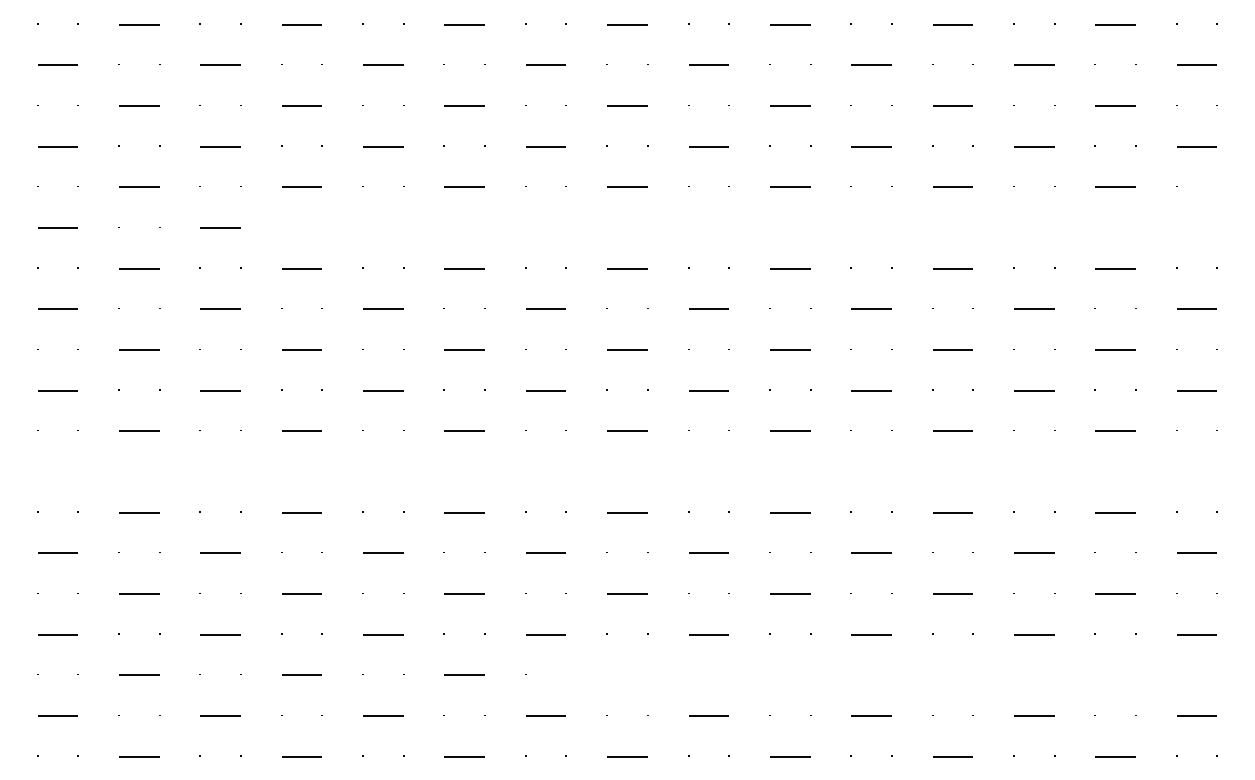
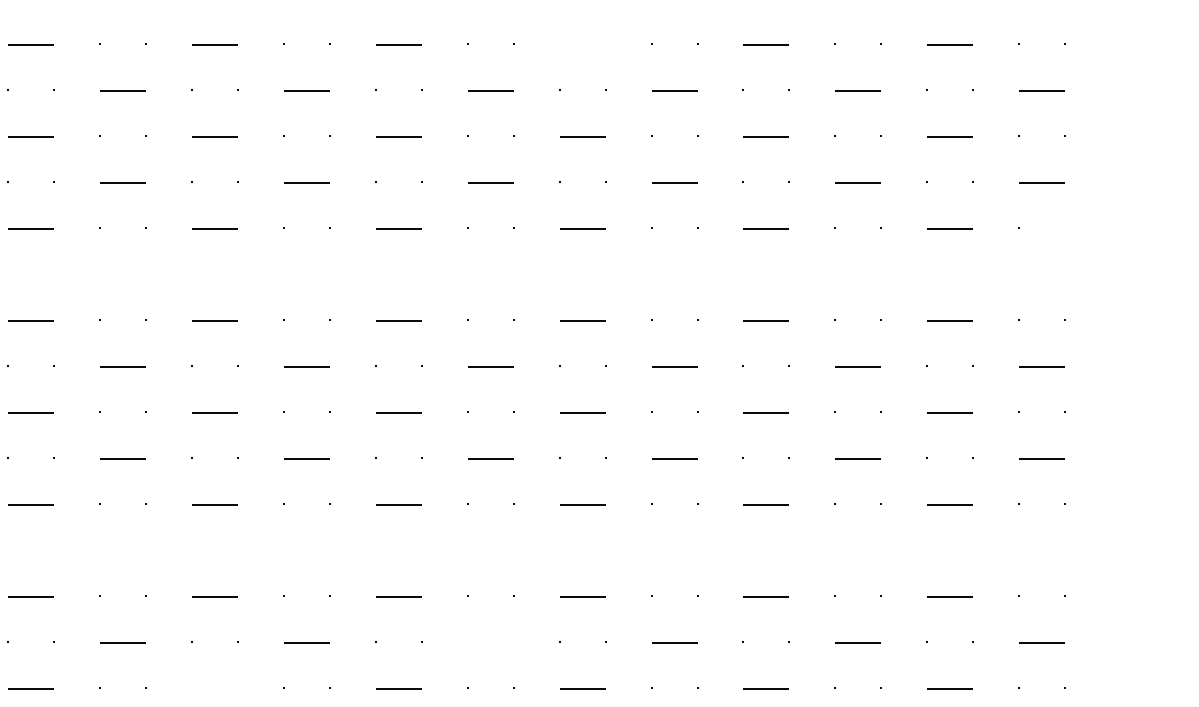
line: (790, 24) -> (582, 44), removed
line: (708, 552) -> (490, 641), removed
line: (464, 593) -> (214, 687), removed

